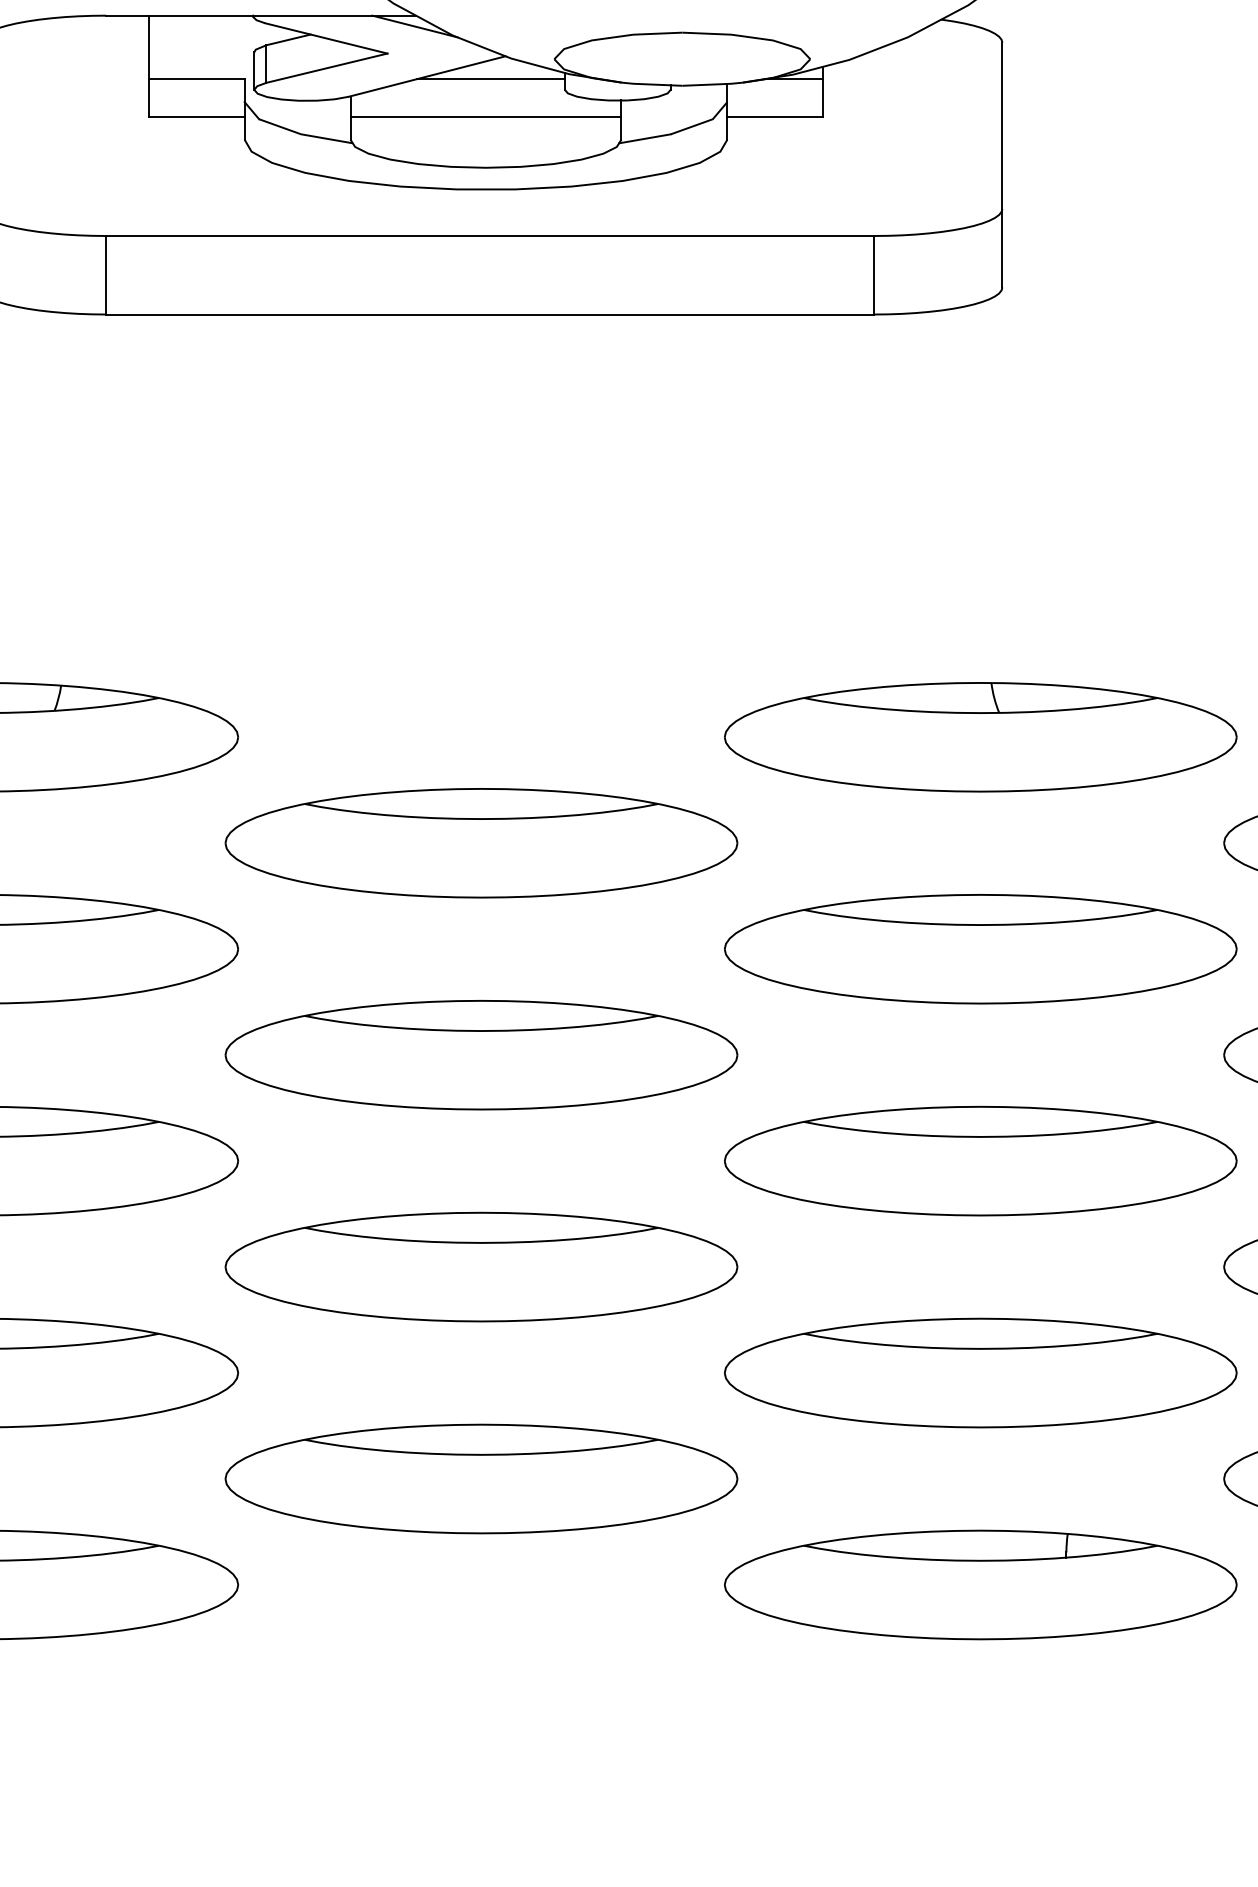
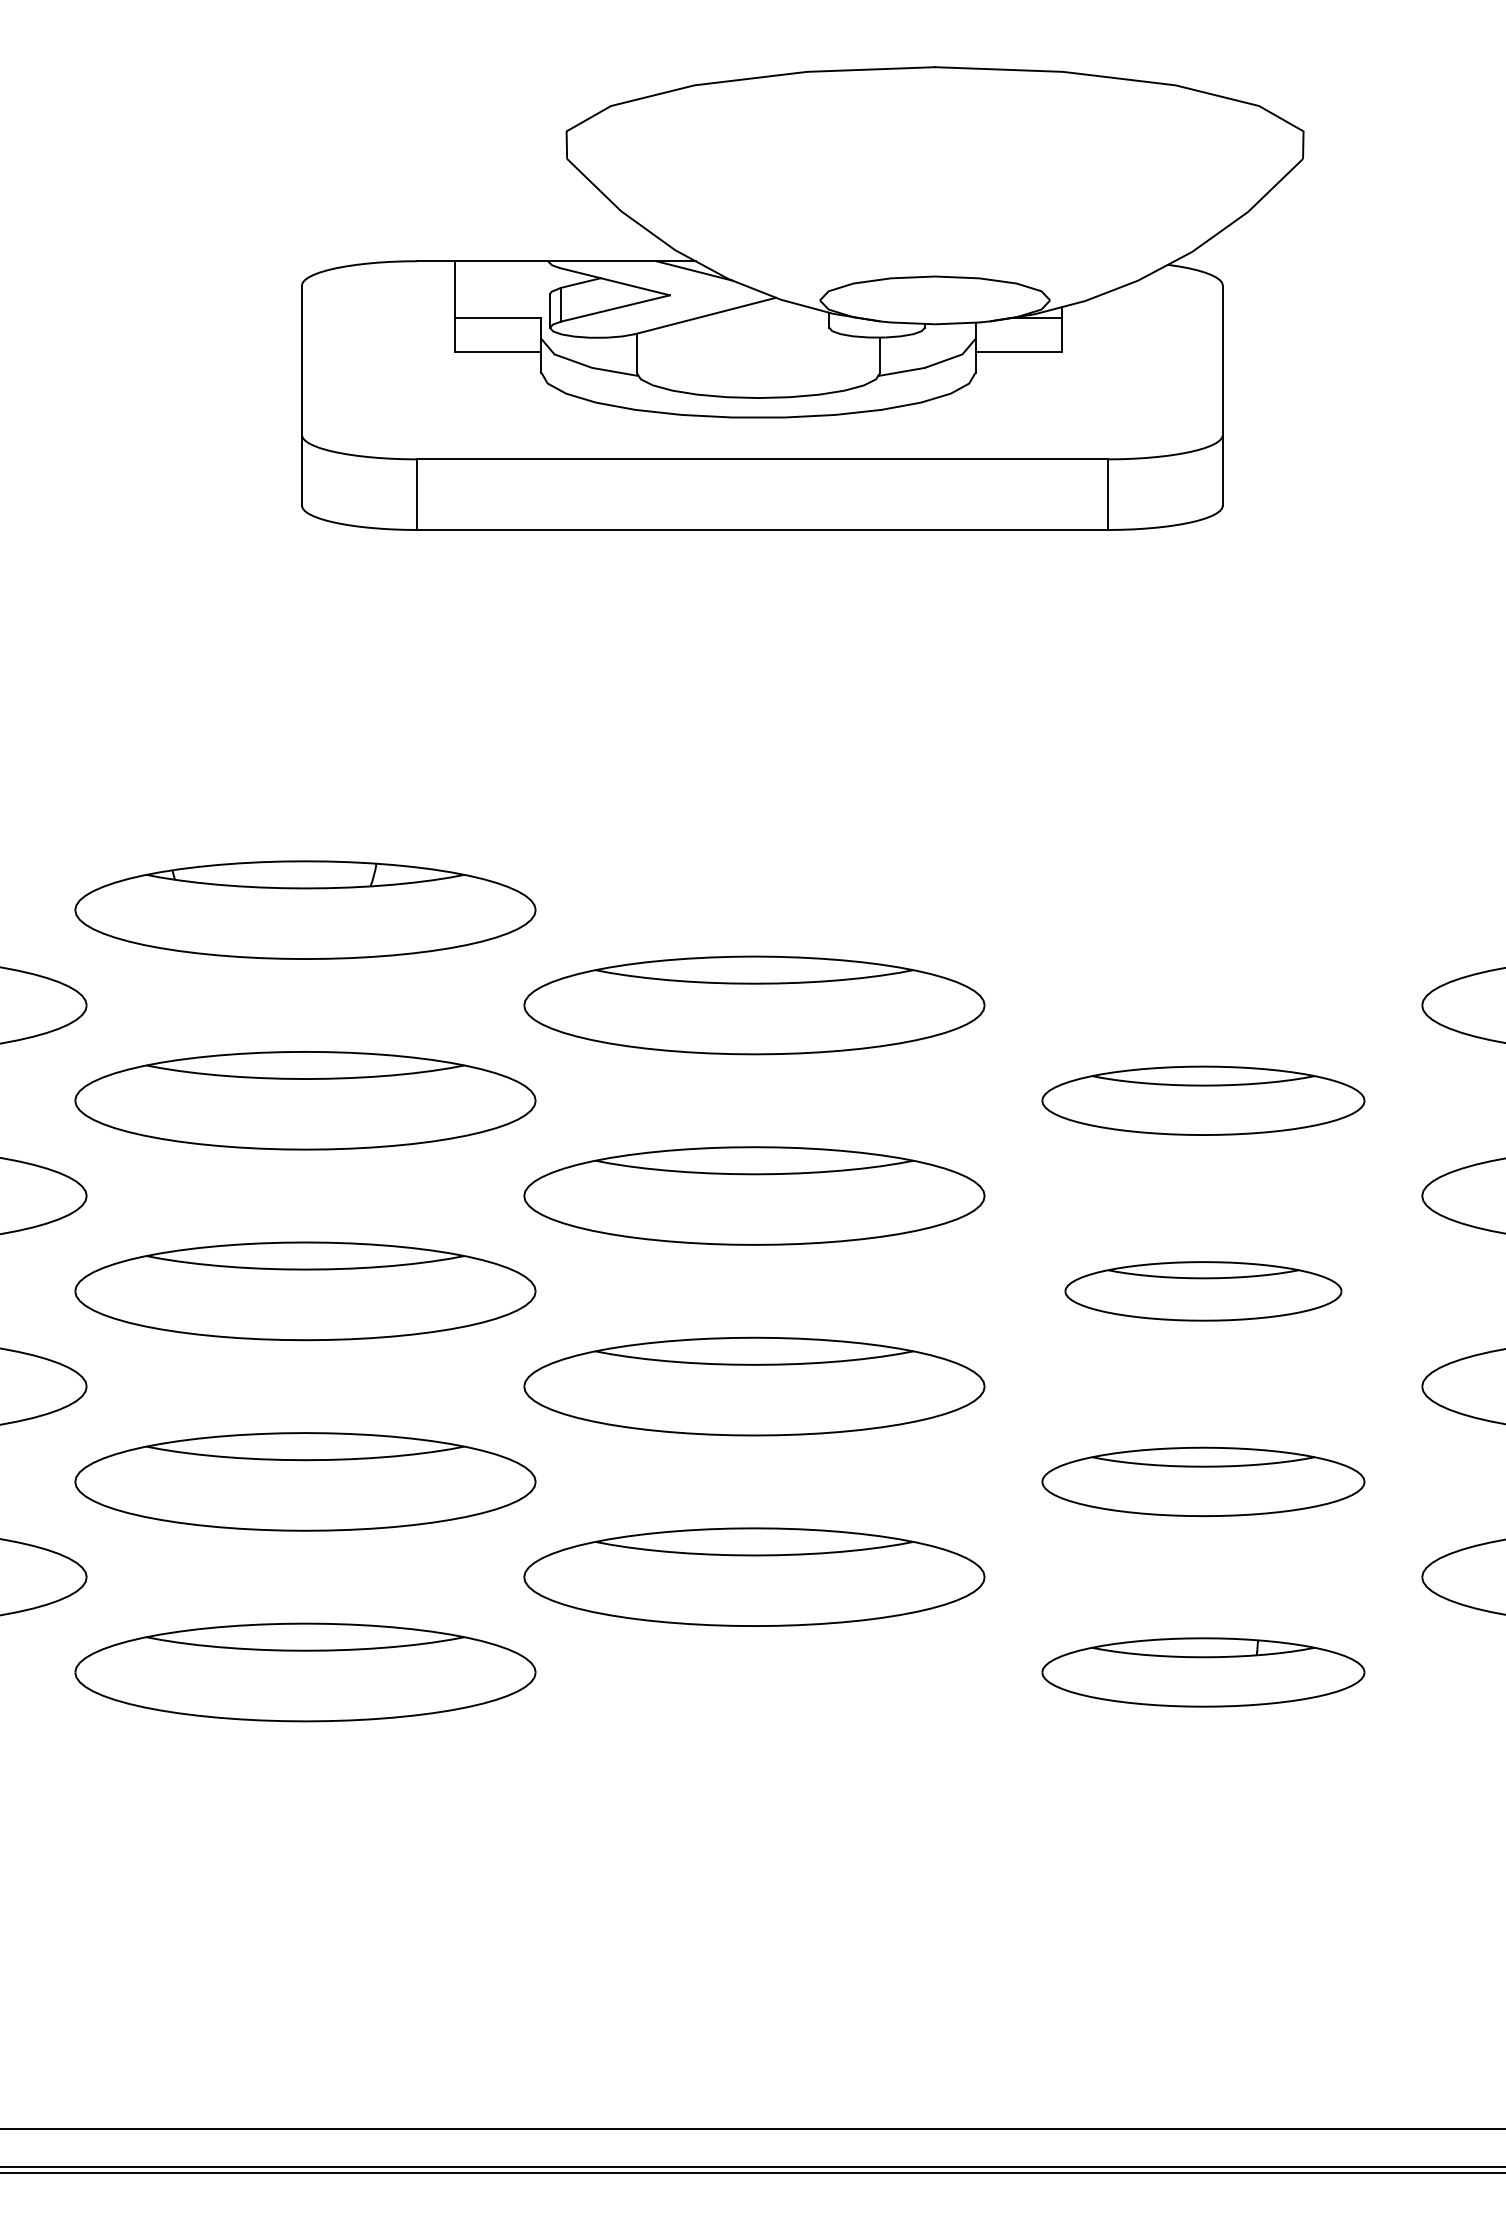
line: (490, 79) -> (762, 318), removed
line: (485, 117) -> (758, 352), removed
part: (980, 736) -> (1203, 909), removed
part: (980, 948) -> (1203, 1100), size x0.7
part: (980, 1161) -> (1203, 1291), size x0.6
part: (980, 1372) -> (1203, 1481), size x0.7
part: (980, 1584) -> (1203, 1672), size x0.7

